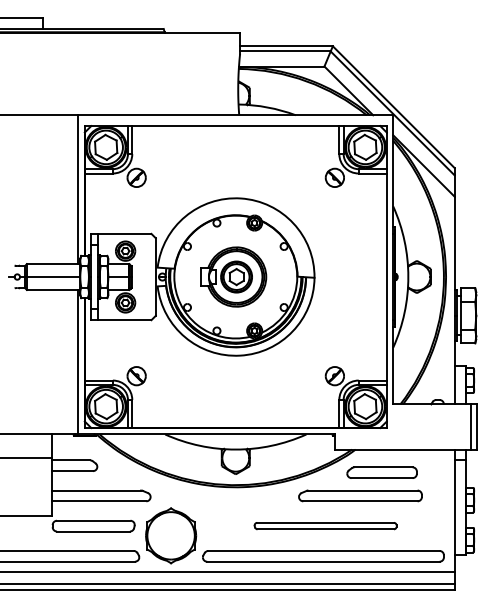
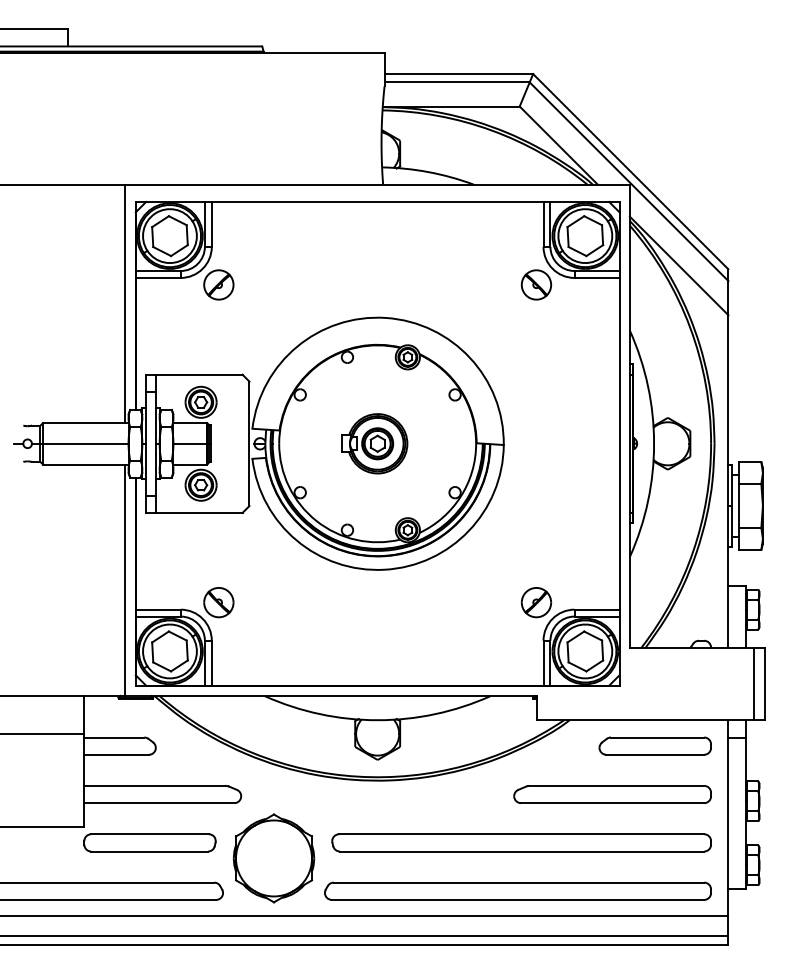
part: (234, 276) -> (375, 442), size x0.62
part: (381, 472) -> (654, 745), moved
part: (360, 495) -> (612, 793), moved
part: (325, 525) -> (521, 841), size x1.67

